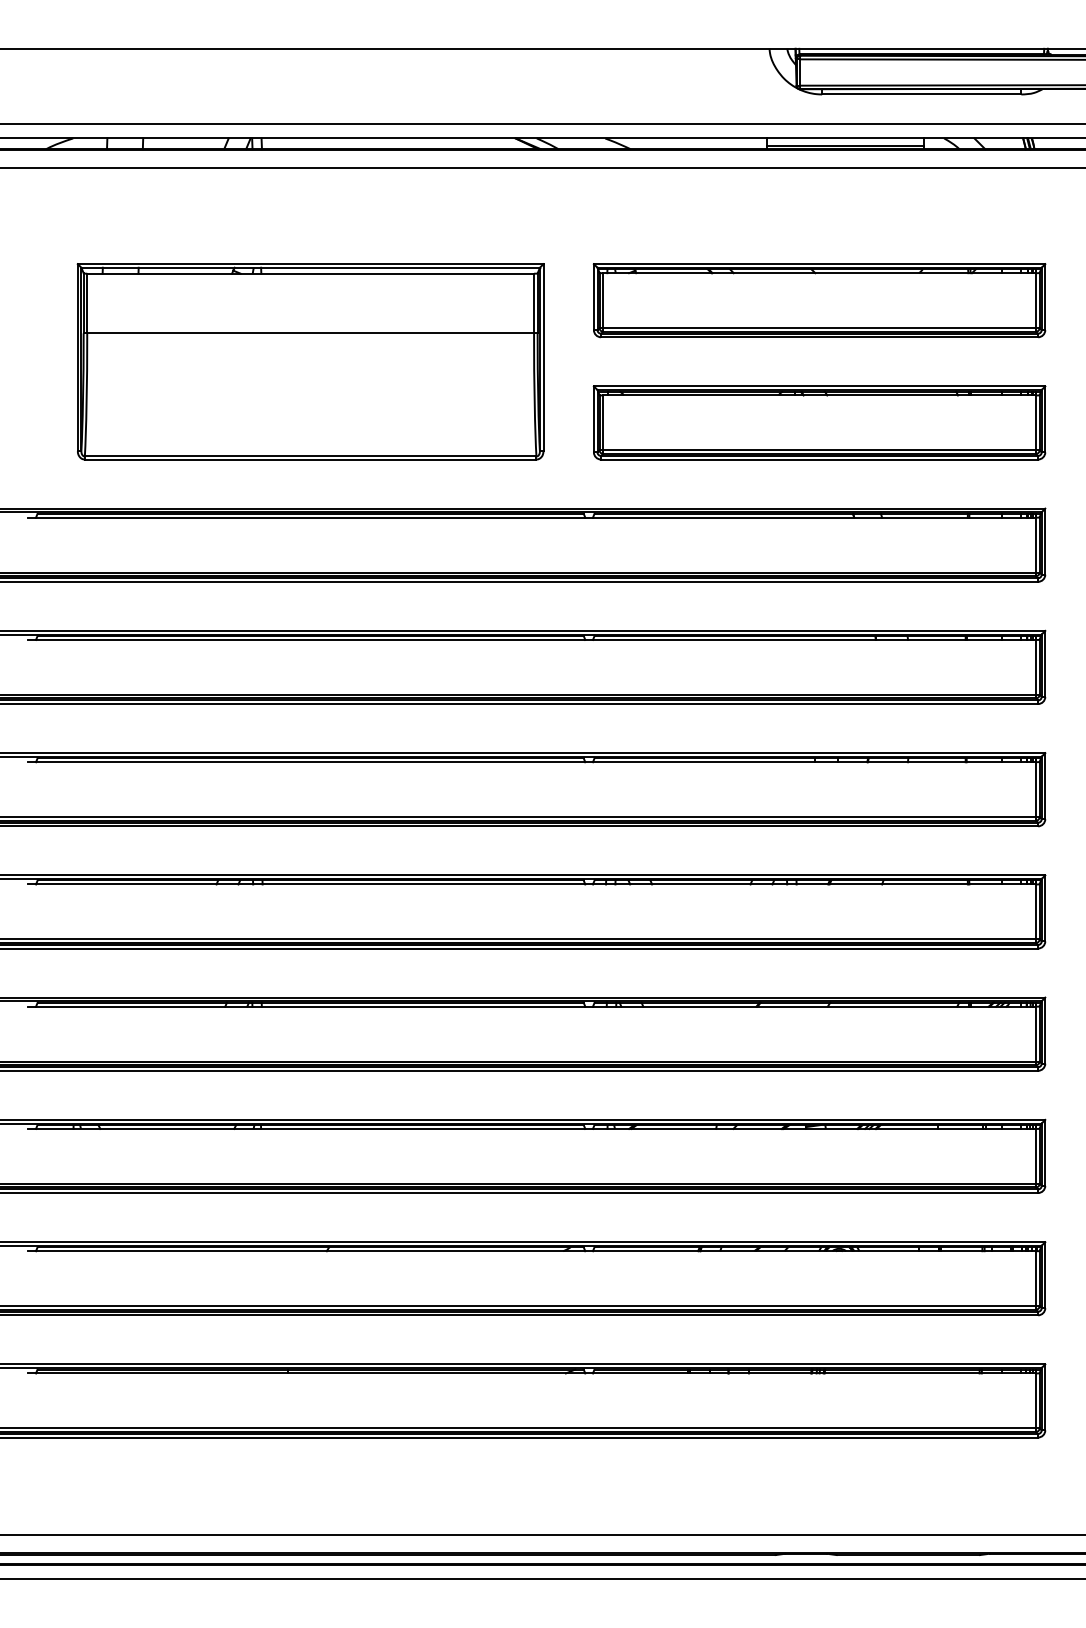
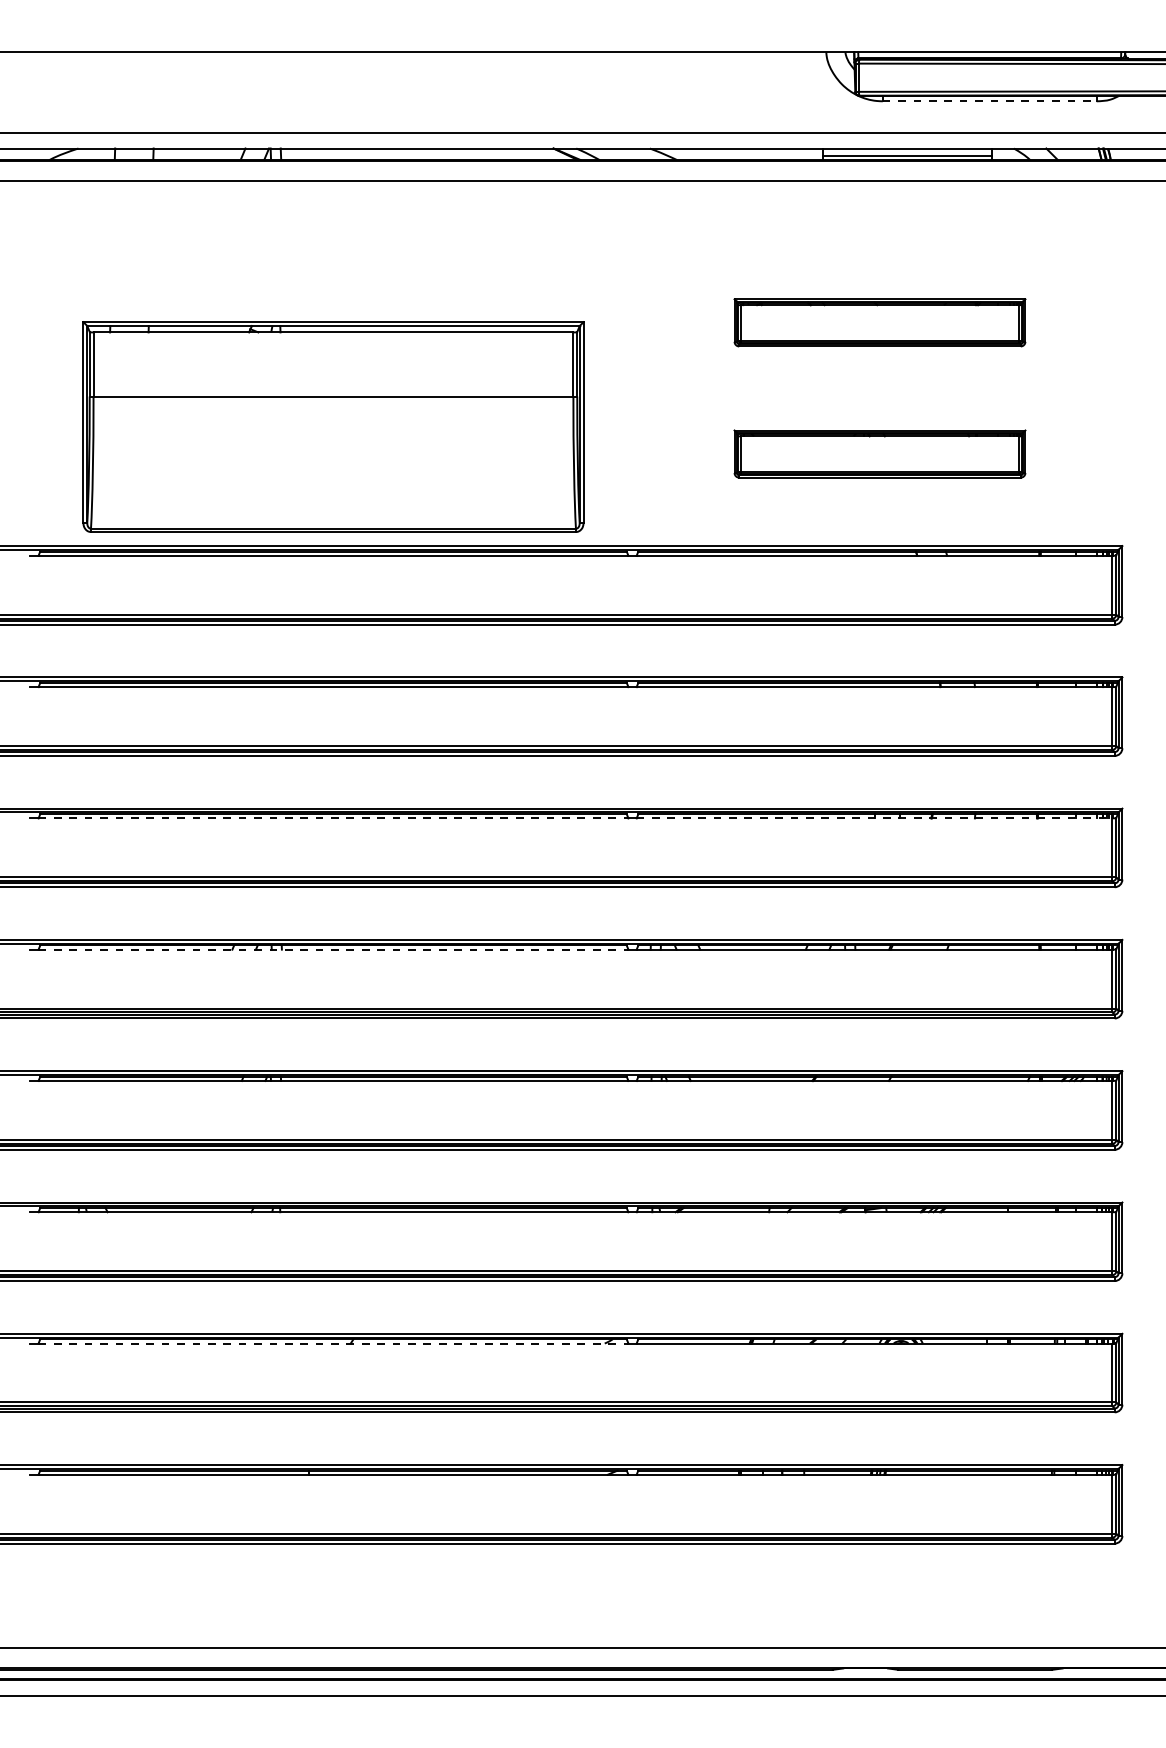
line: (921, 94) -> (989, 101), solid -> dashed
part: (819, 300) -> (879, 322), size x0.6
part: (310, 361) -> (333, 426), moved
part: (819, 422) -> (879, 453), size x0.6
line: (310, 762) -> (333, 818), solid -> dashed
line: (814, 762) -> (874, 818), solid -> dashed
line: (310, 884) -> (333, 949), solid -> dashed
line: (310, 1251) -> (333, 1343), solid -> dashed

